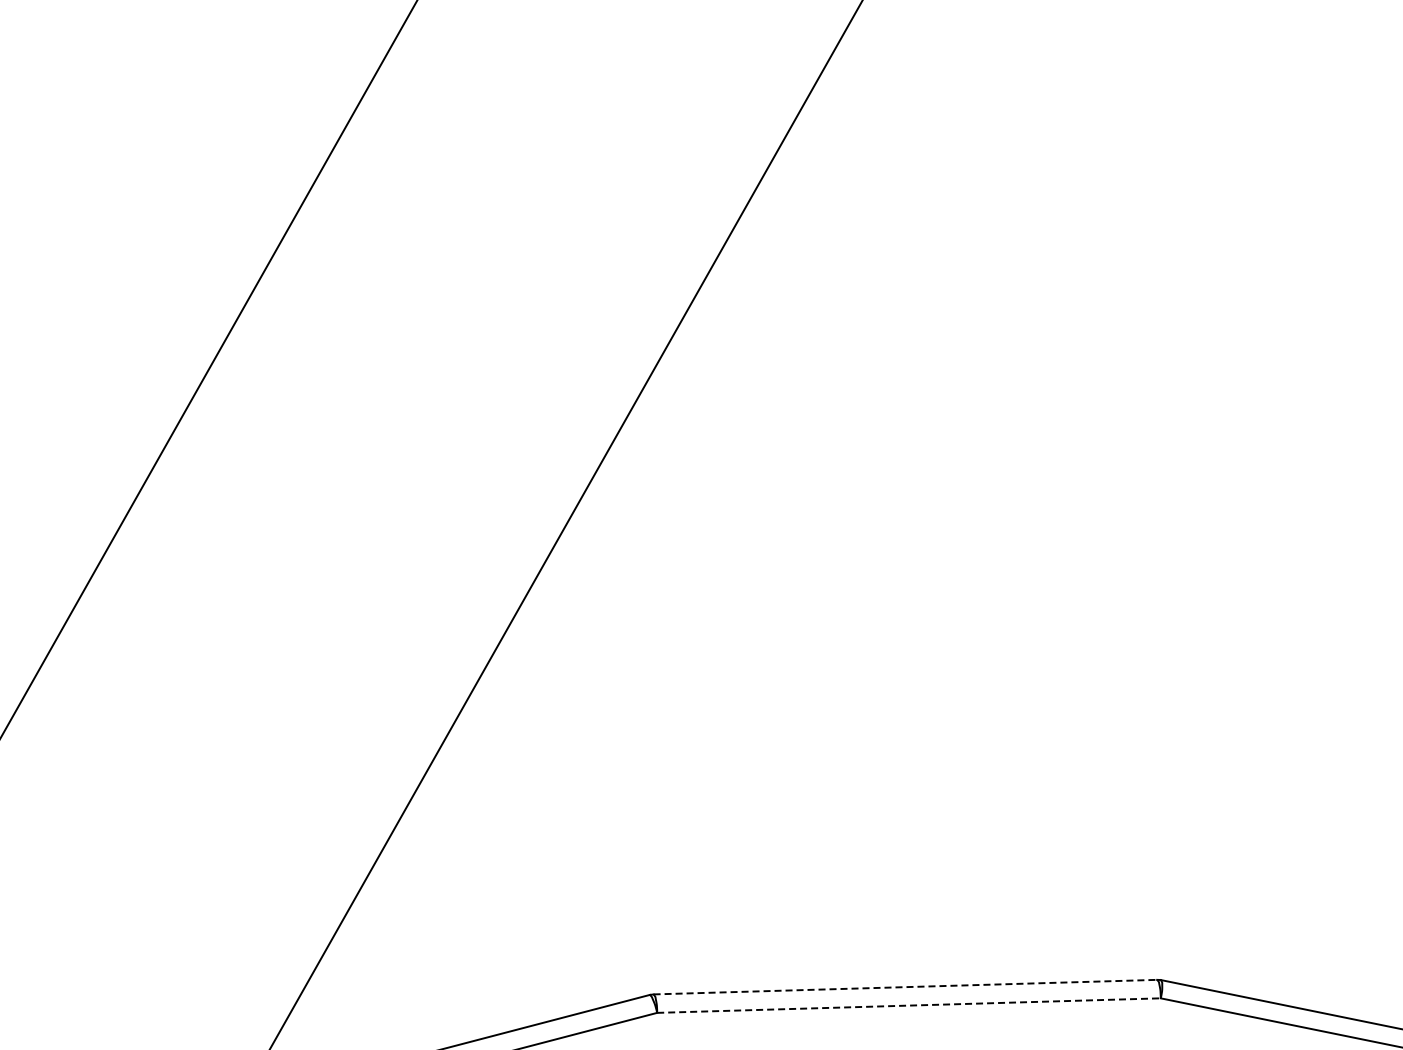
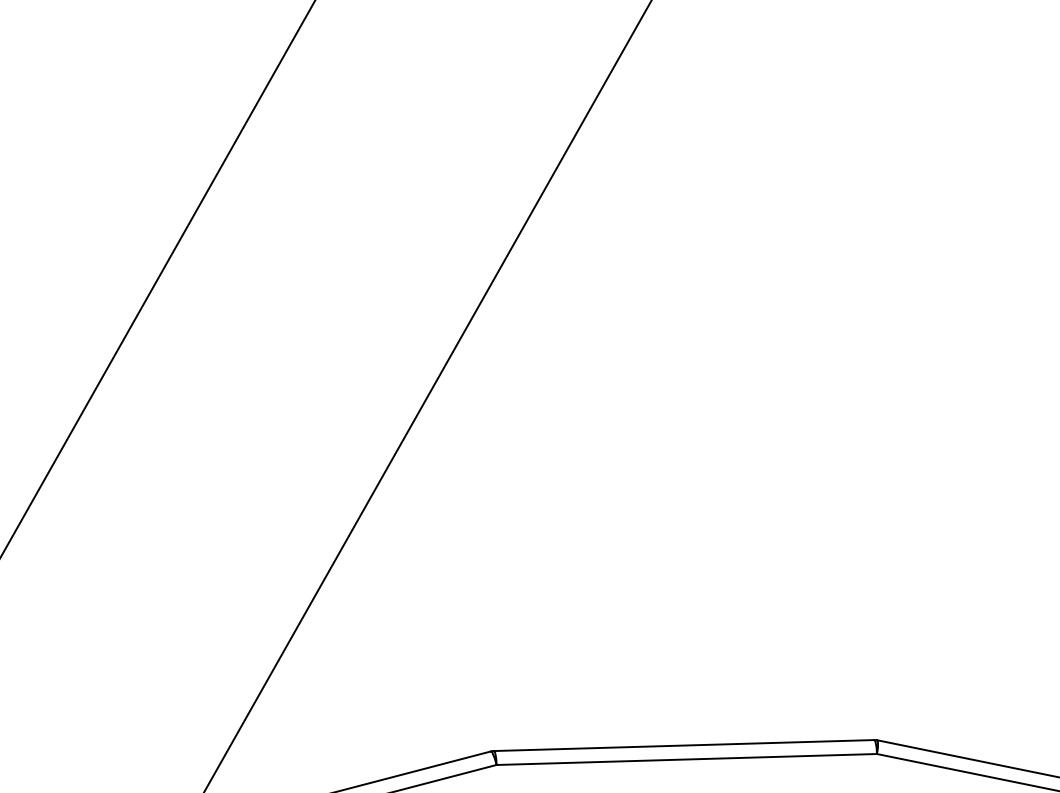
line: (905, 987) -> (684, 745), dashed -> solid
line: (908, 1005) -> (686, 759), dashed -> solid

